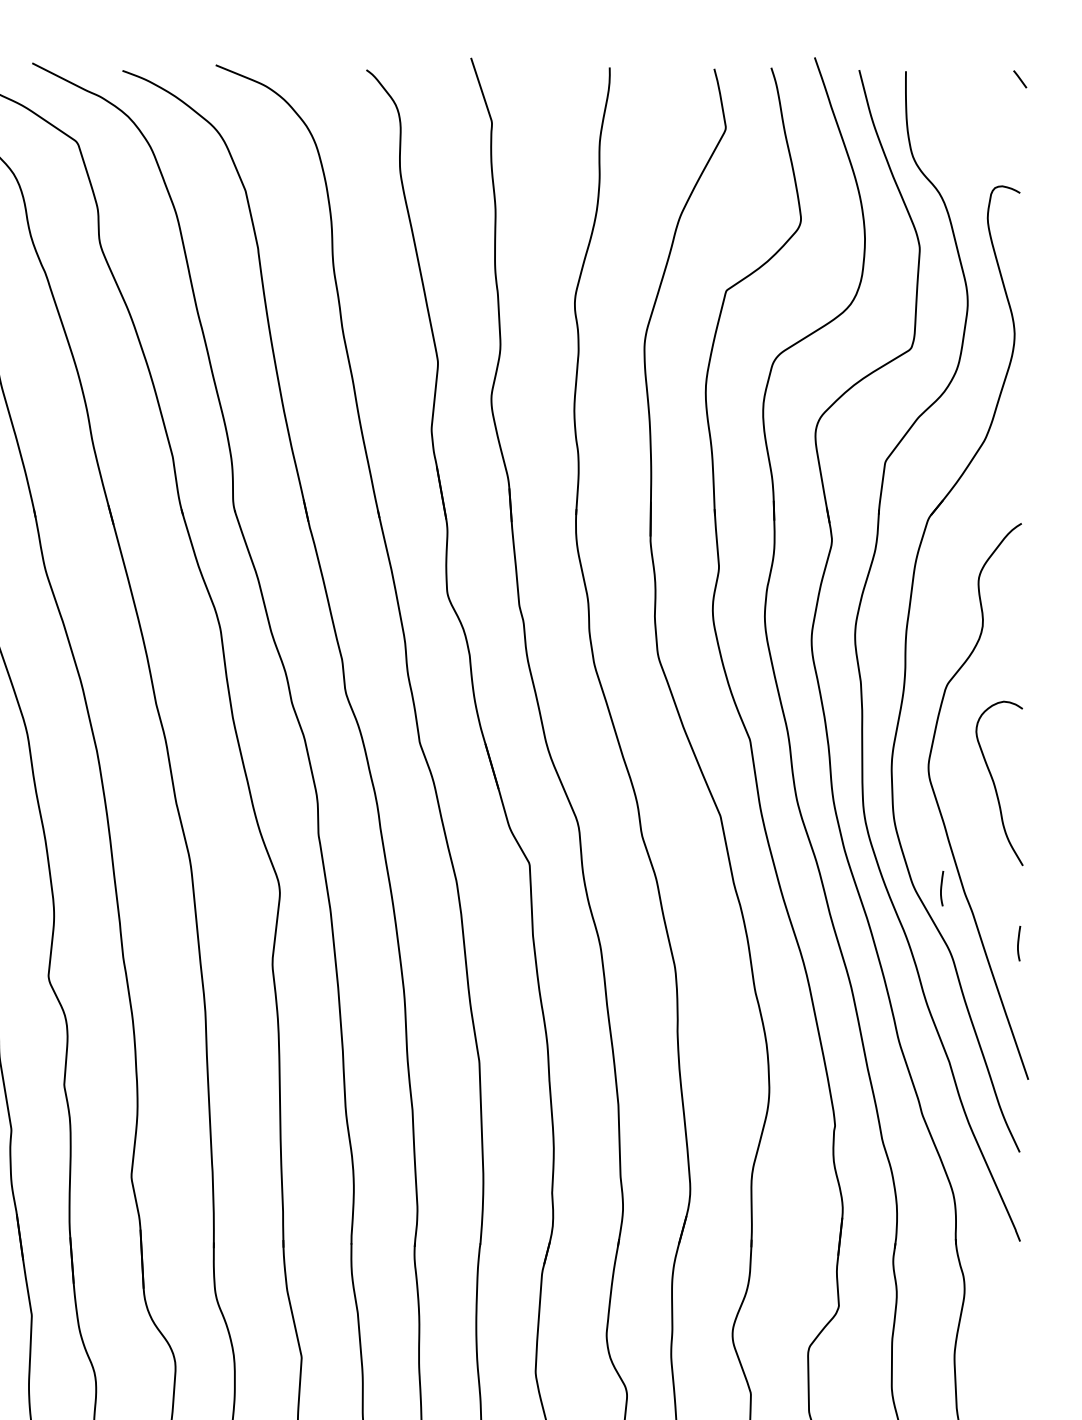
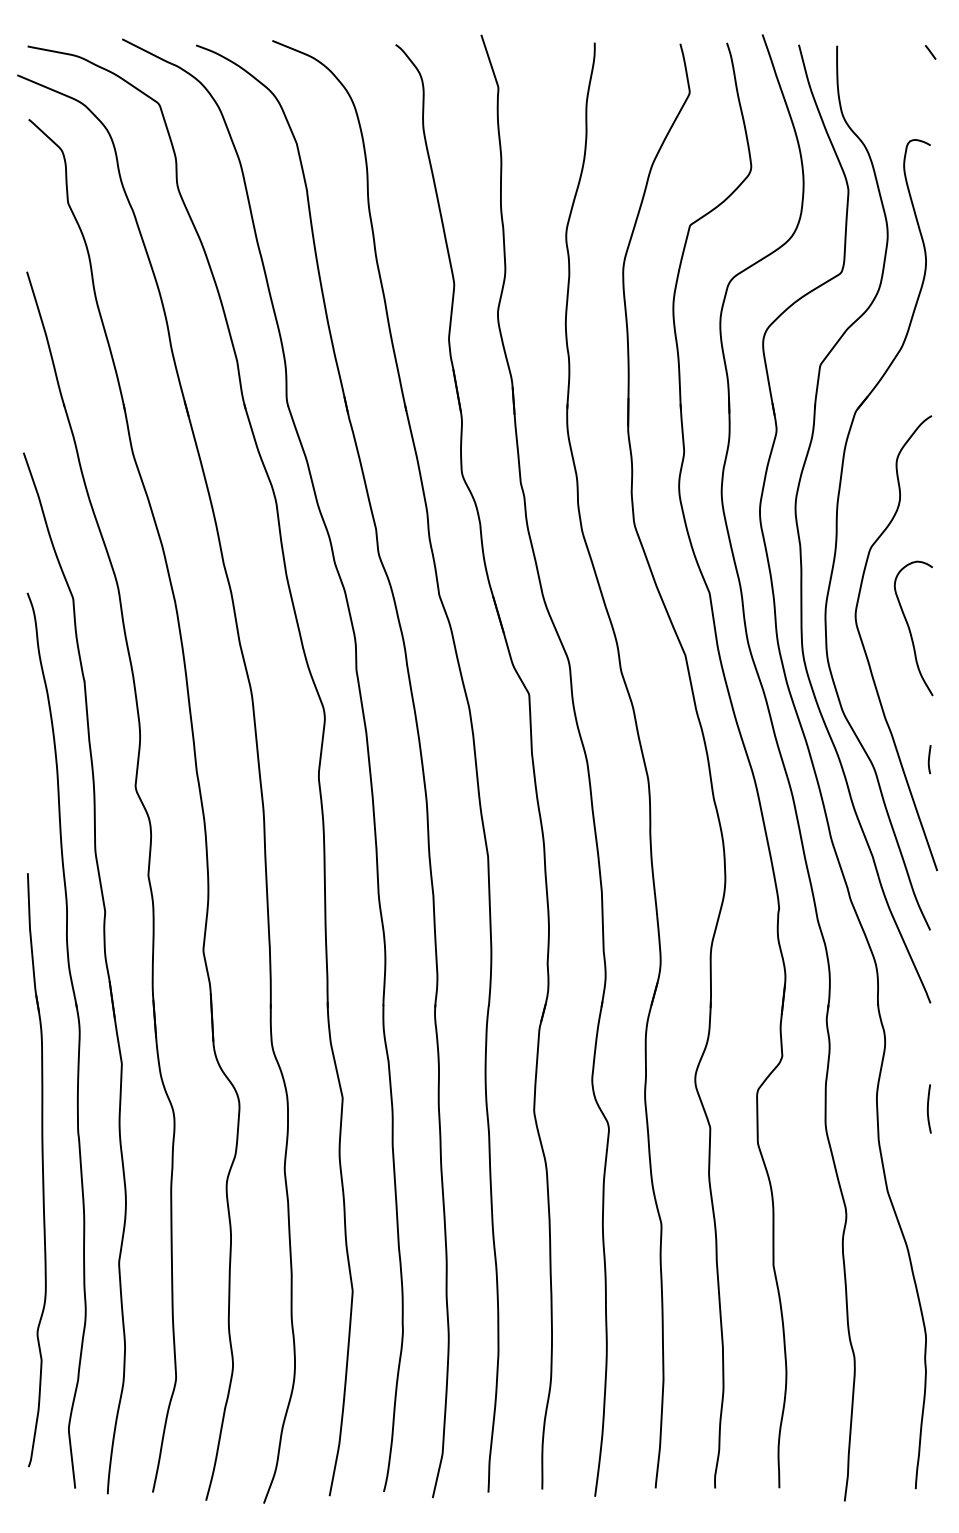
curve: (941, 888) -> (866, 714), removed
curve: (1017, 1370) -> (928, 1108), added

